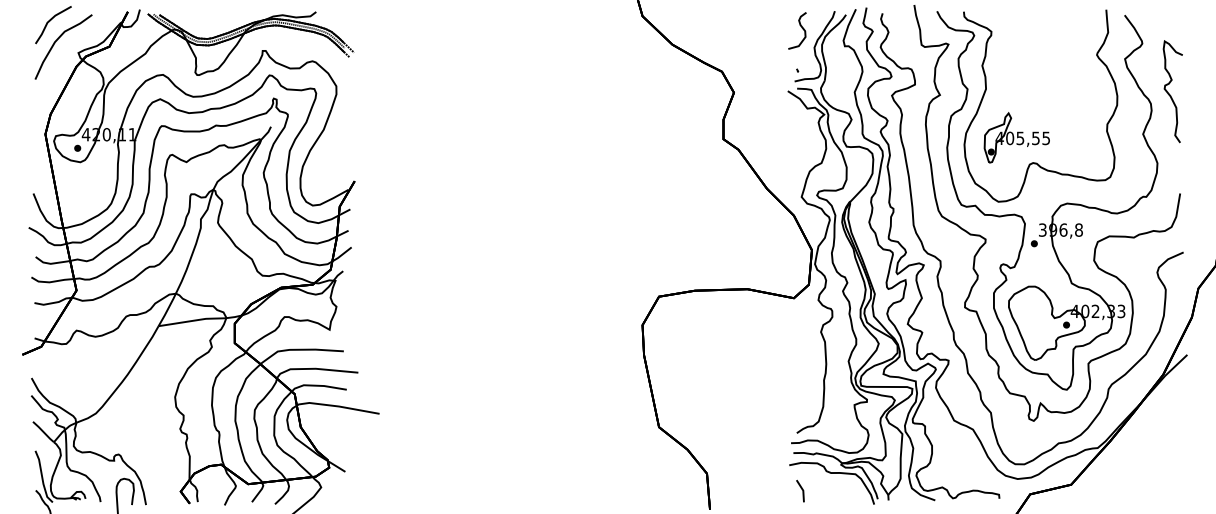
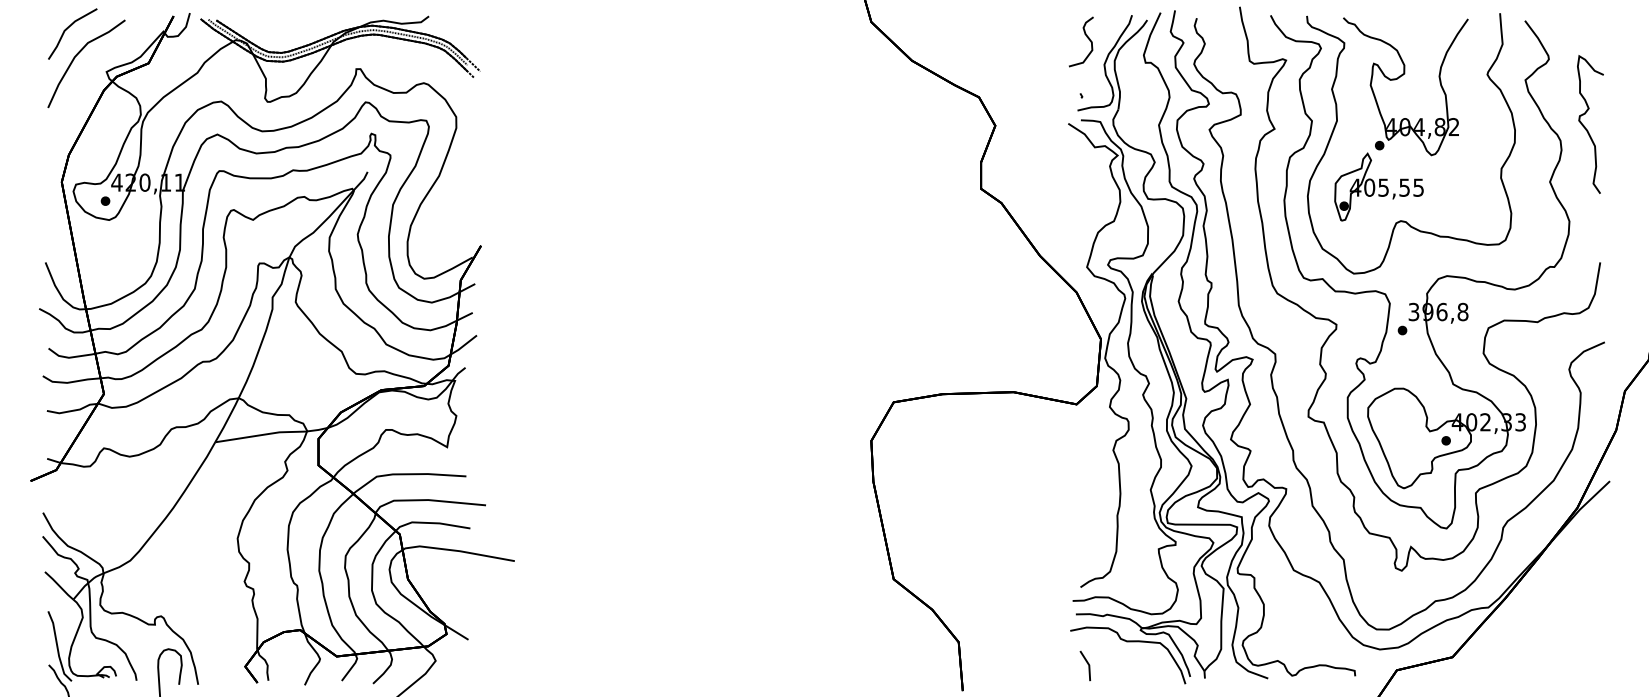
part: (1032, 57) -> (1399, 78), added

